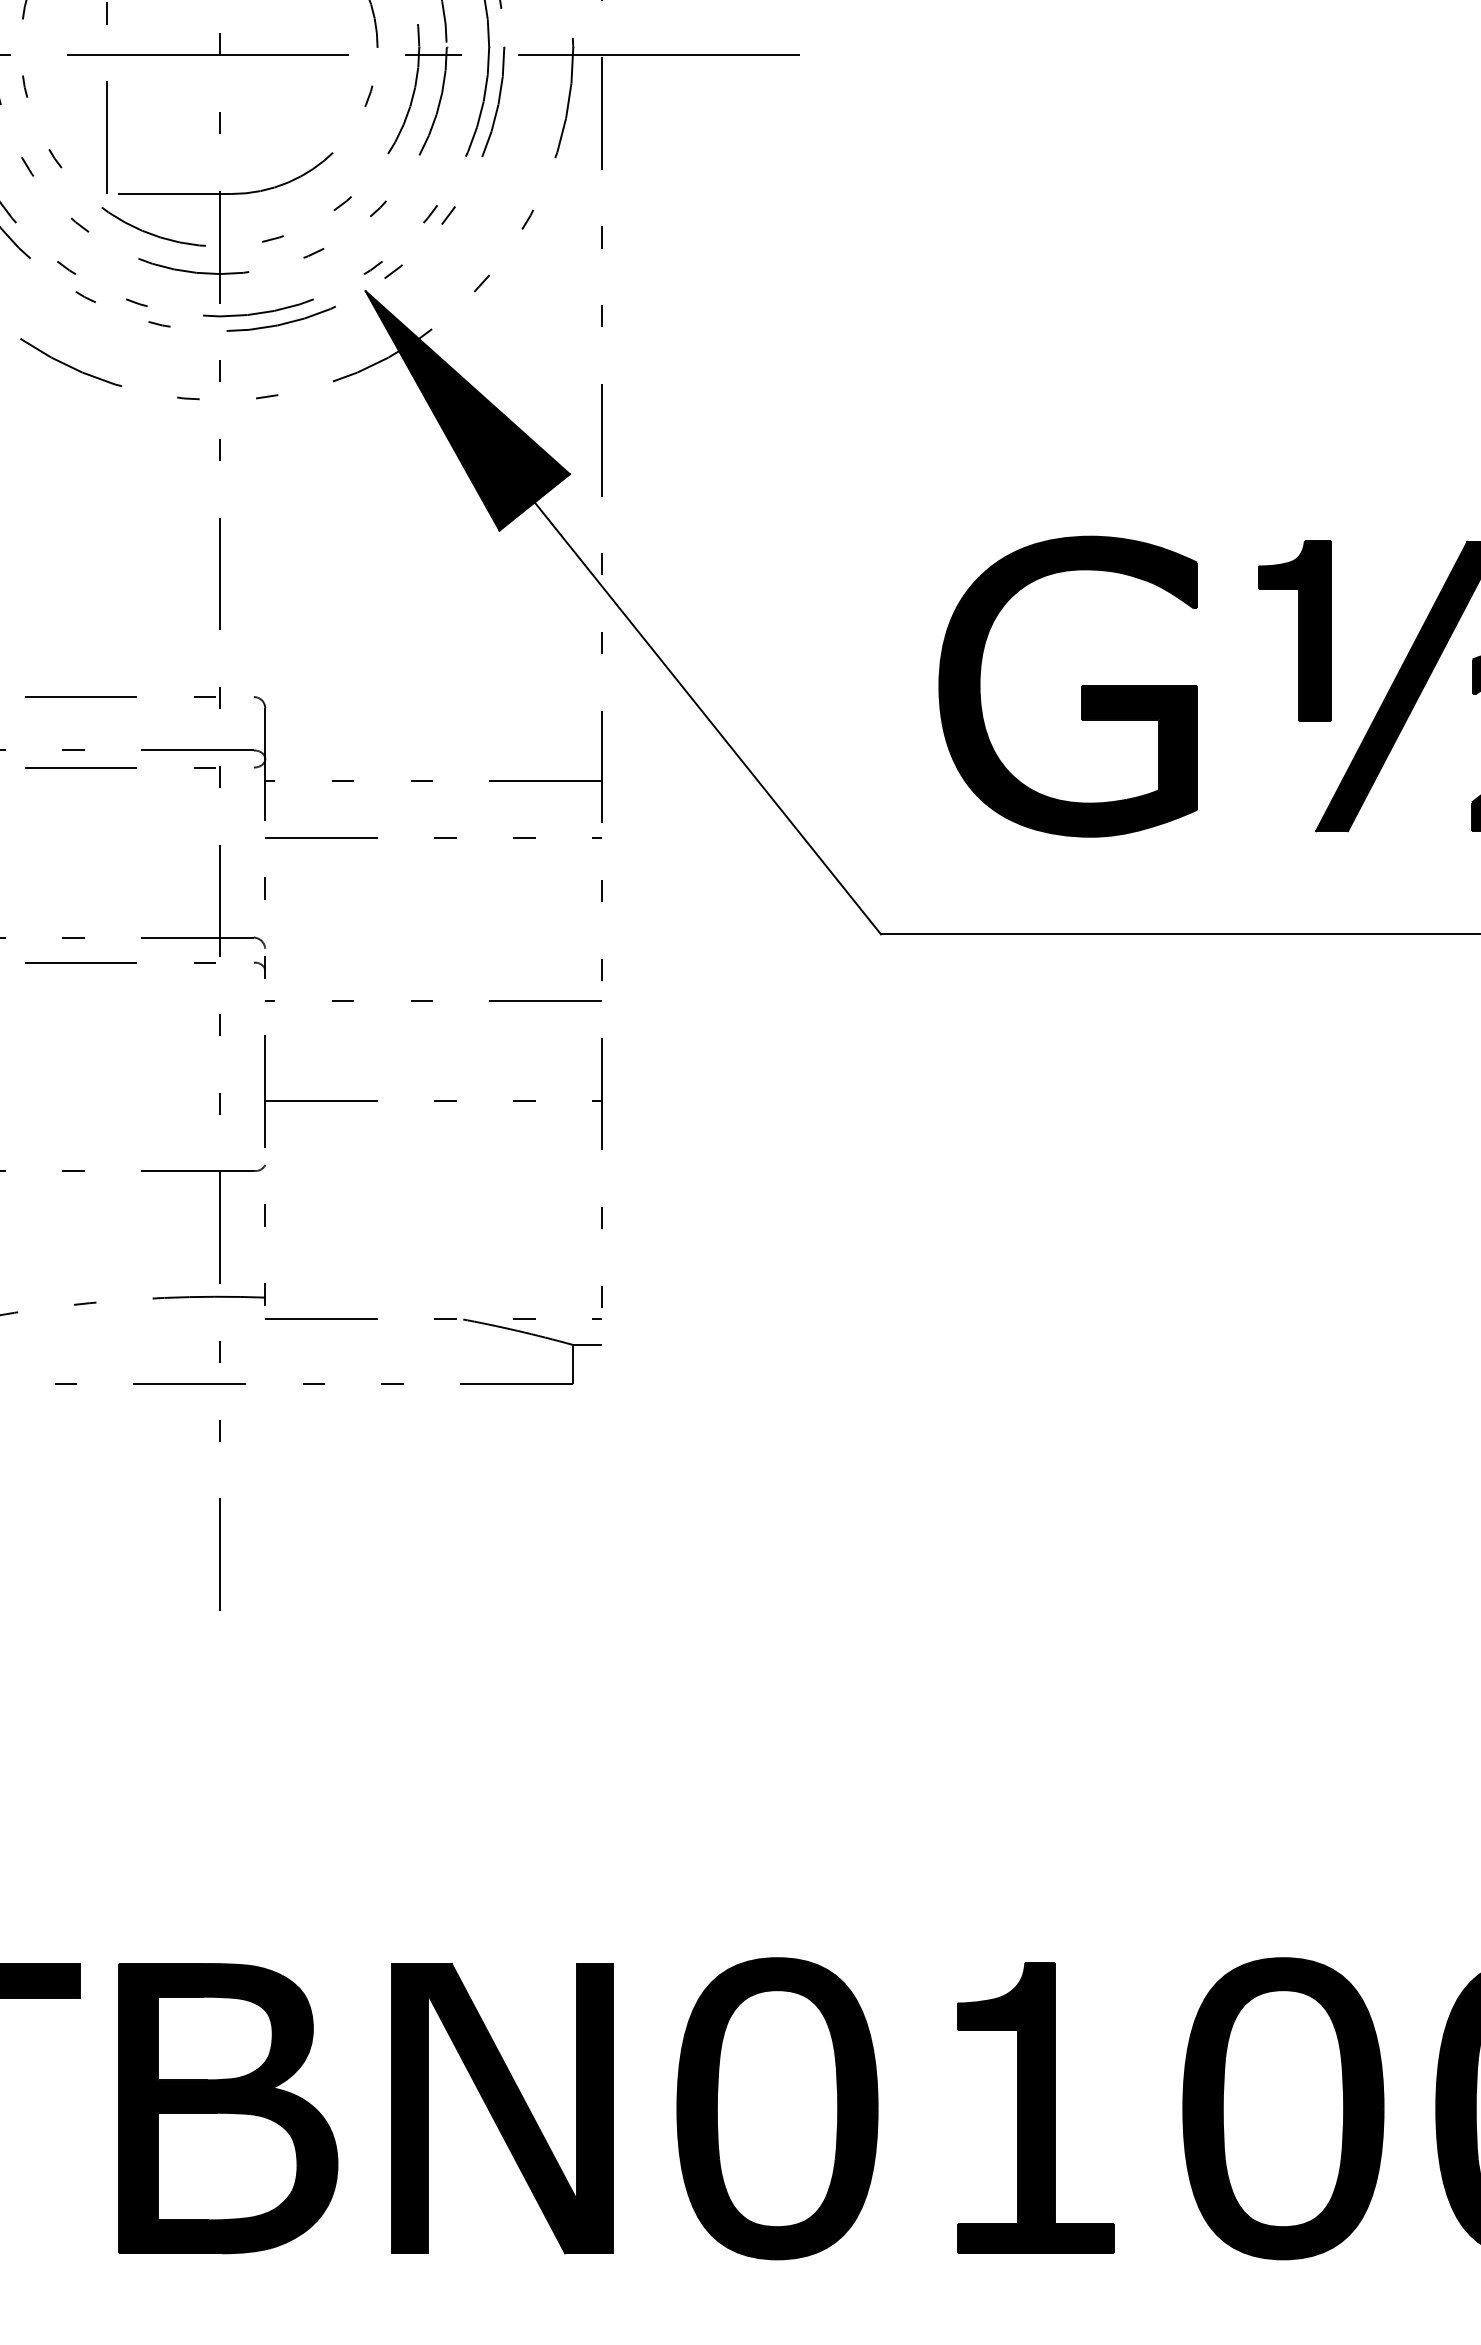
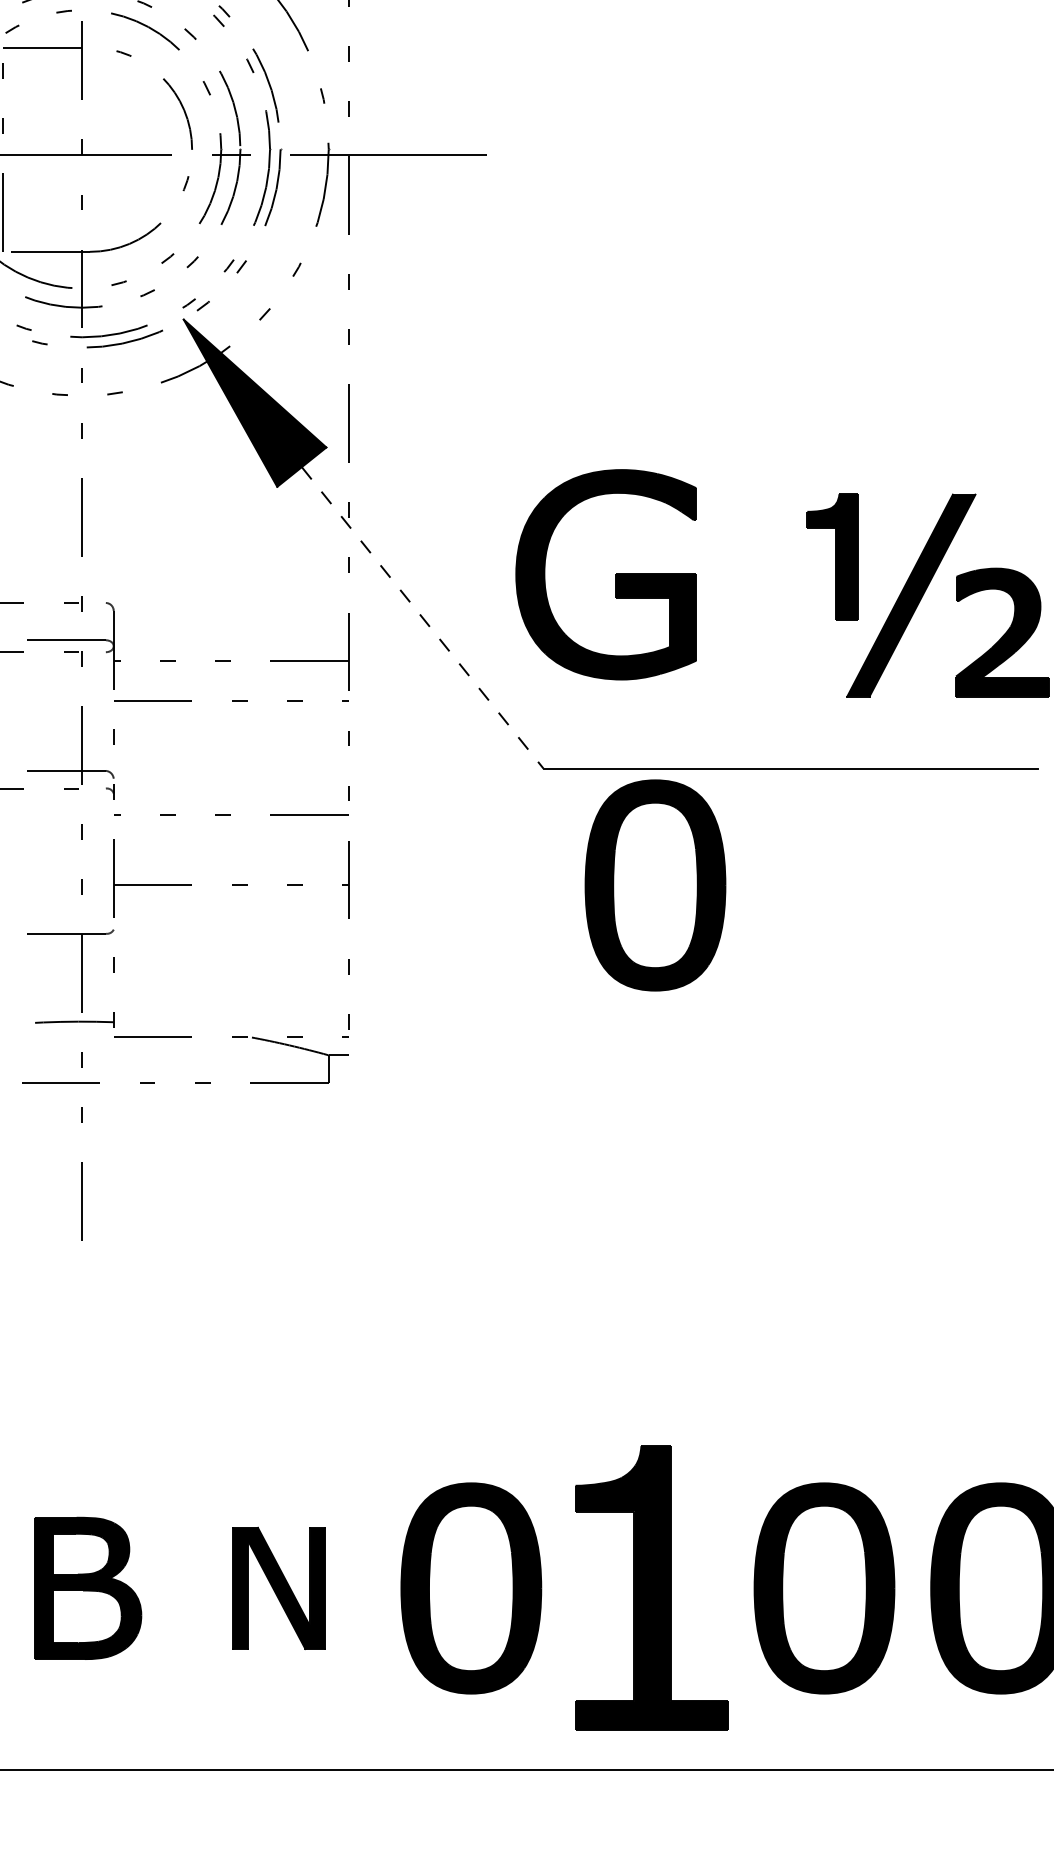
part: (1081, 686) -> (615, 574), moved
line: (709, 719) -> (423, 618), solid -> dashed
part: (1041, 1101) -> (655, 885), added
part: (1035, 2107) -> (651, 1587), size x1.4
part: (227, 2108) -> (87, 1588), size x0.7
part: (501, 2108) -> (278, 1588), size x0.6

